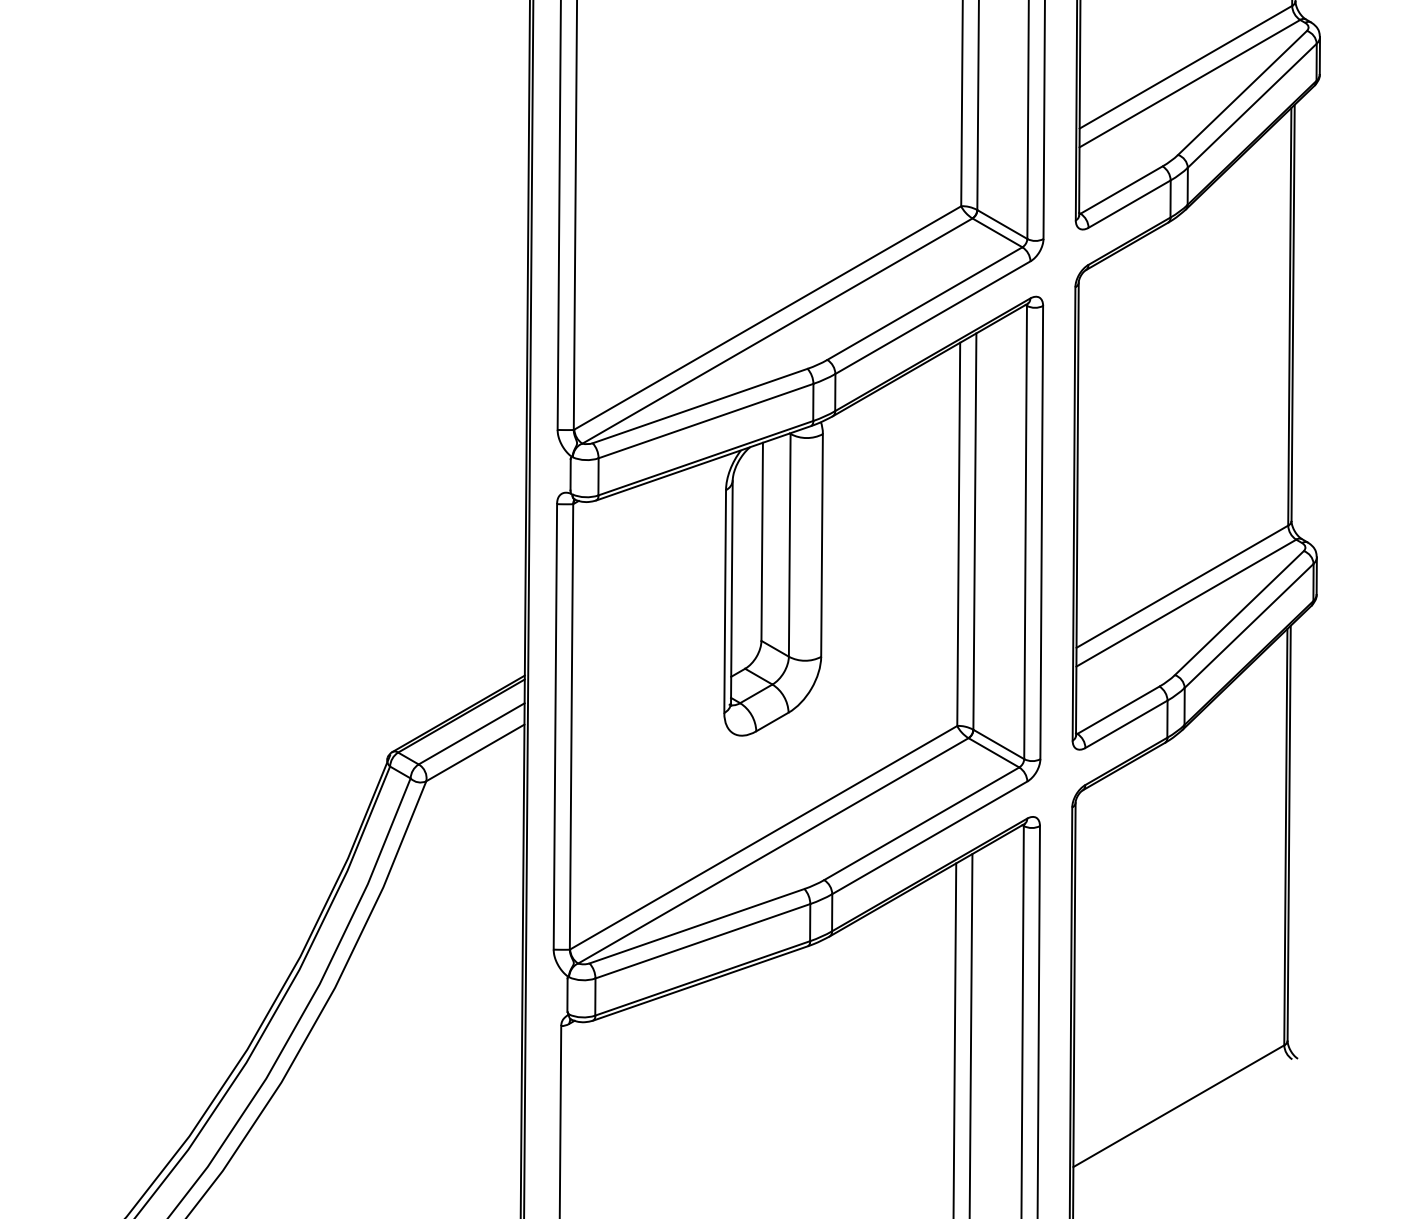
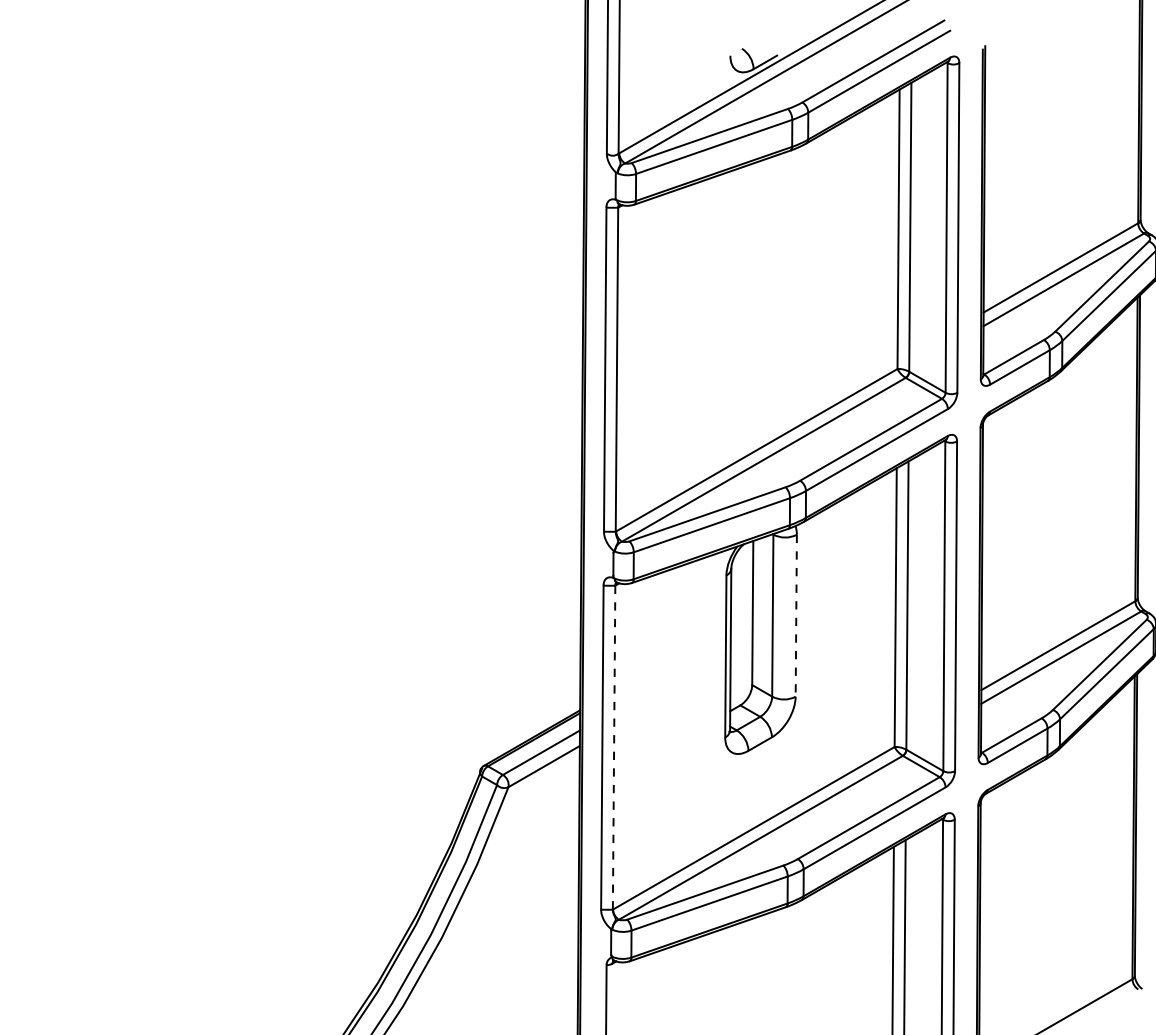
line: (822, 545) -> (796, 615), solid -> dashed
line: (572, 726) -> (614, 747), solid -> dashed

